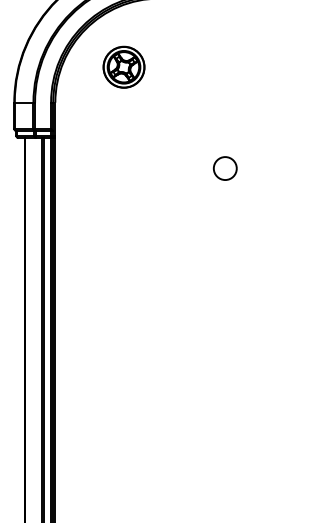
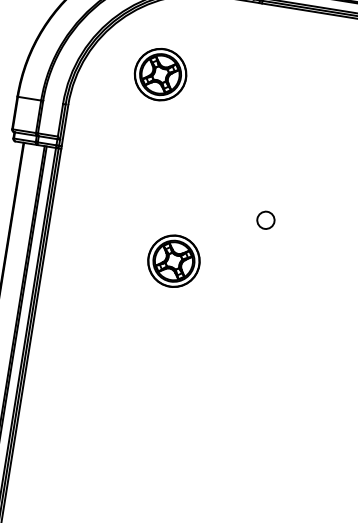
circle: (224, 168) -> (265, 220), size x0.6
part: (157, 211) -> (173, 260), added

